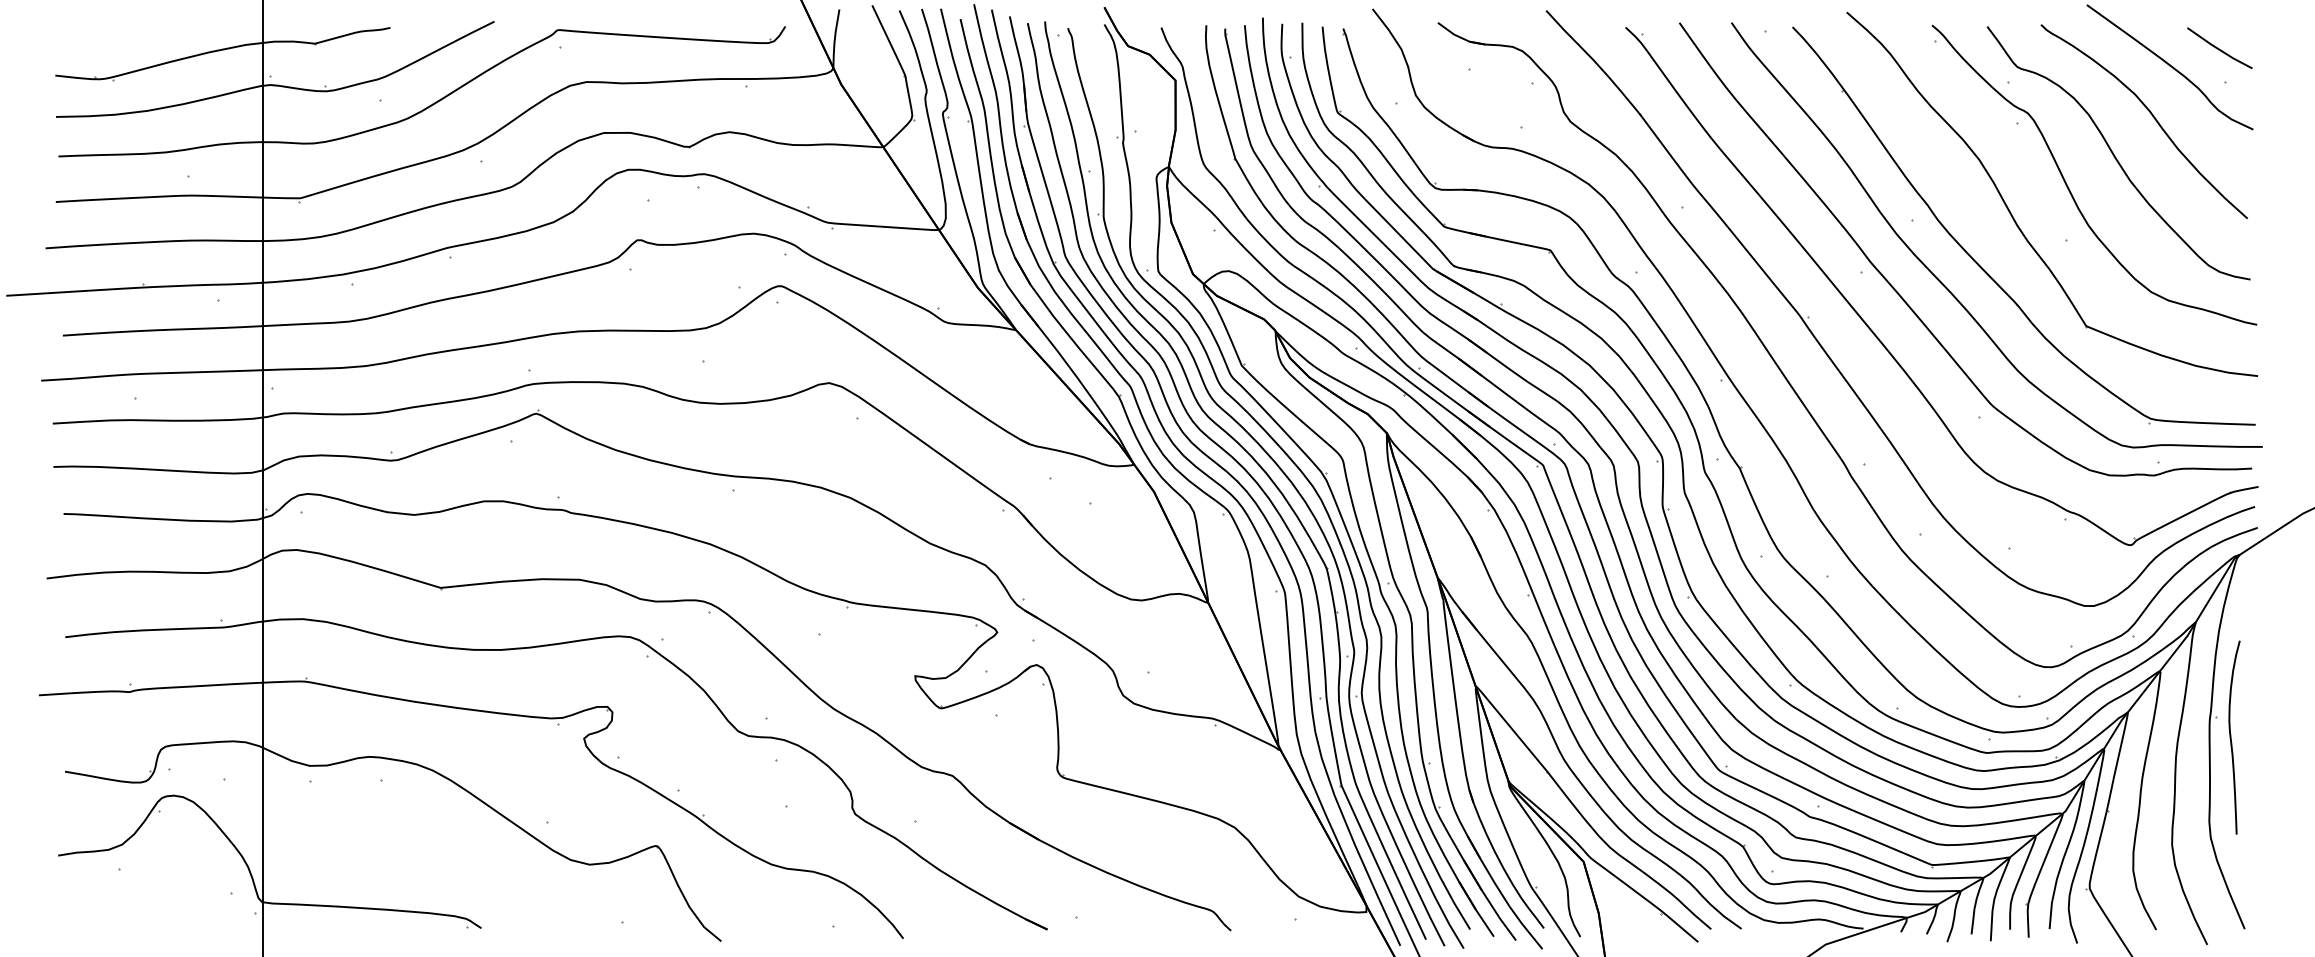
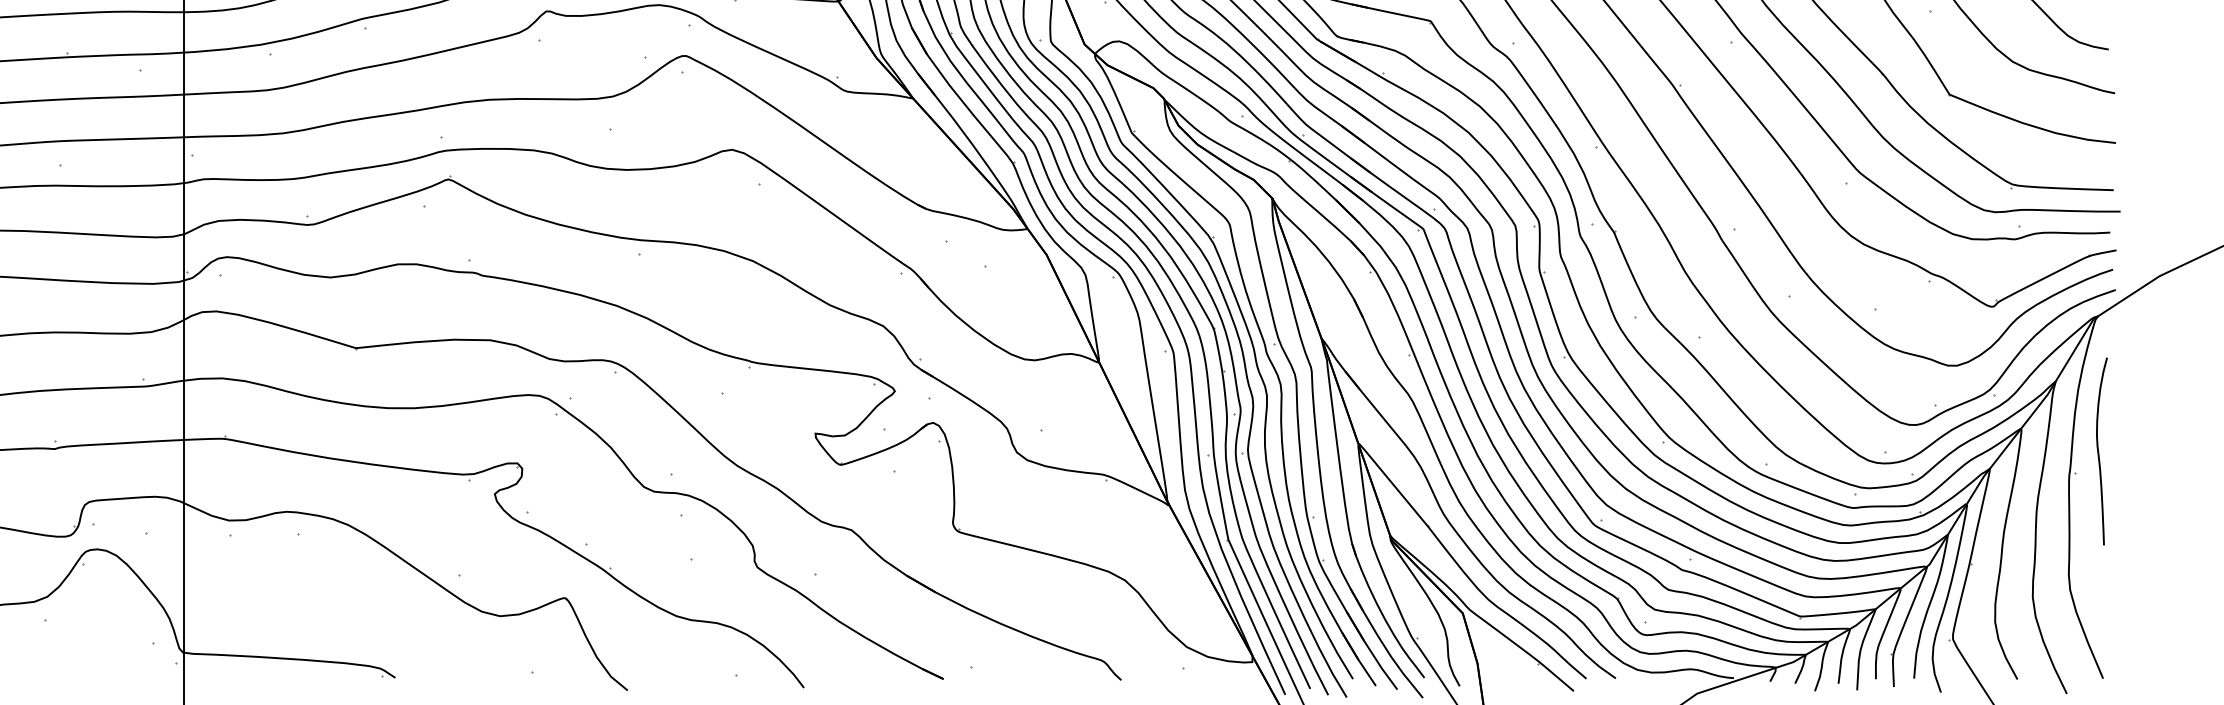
curve: (2231, 737) -> (2099, 451), moved

